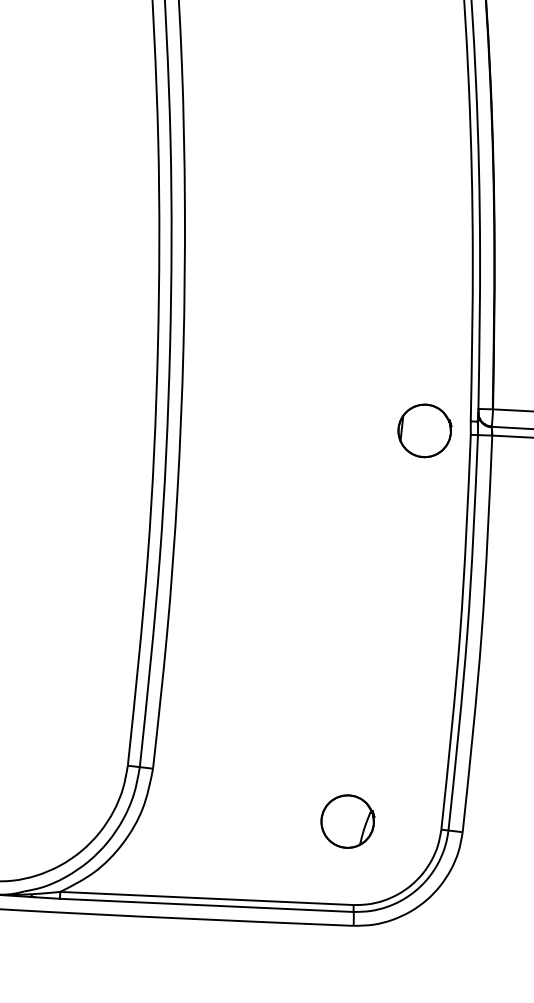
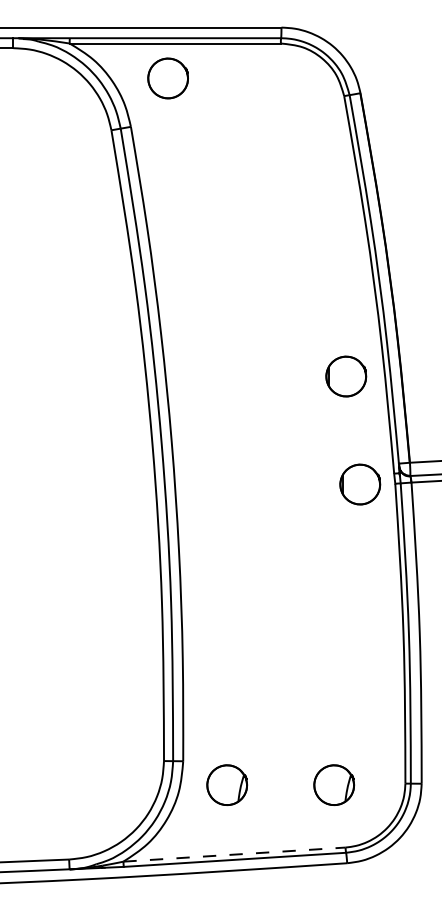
part: (422, 287) -> (346, 376), added
part: (207, 805) -> (227, 784), added
line: (207, 898) -> (234, 854), solid -> dashed

